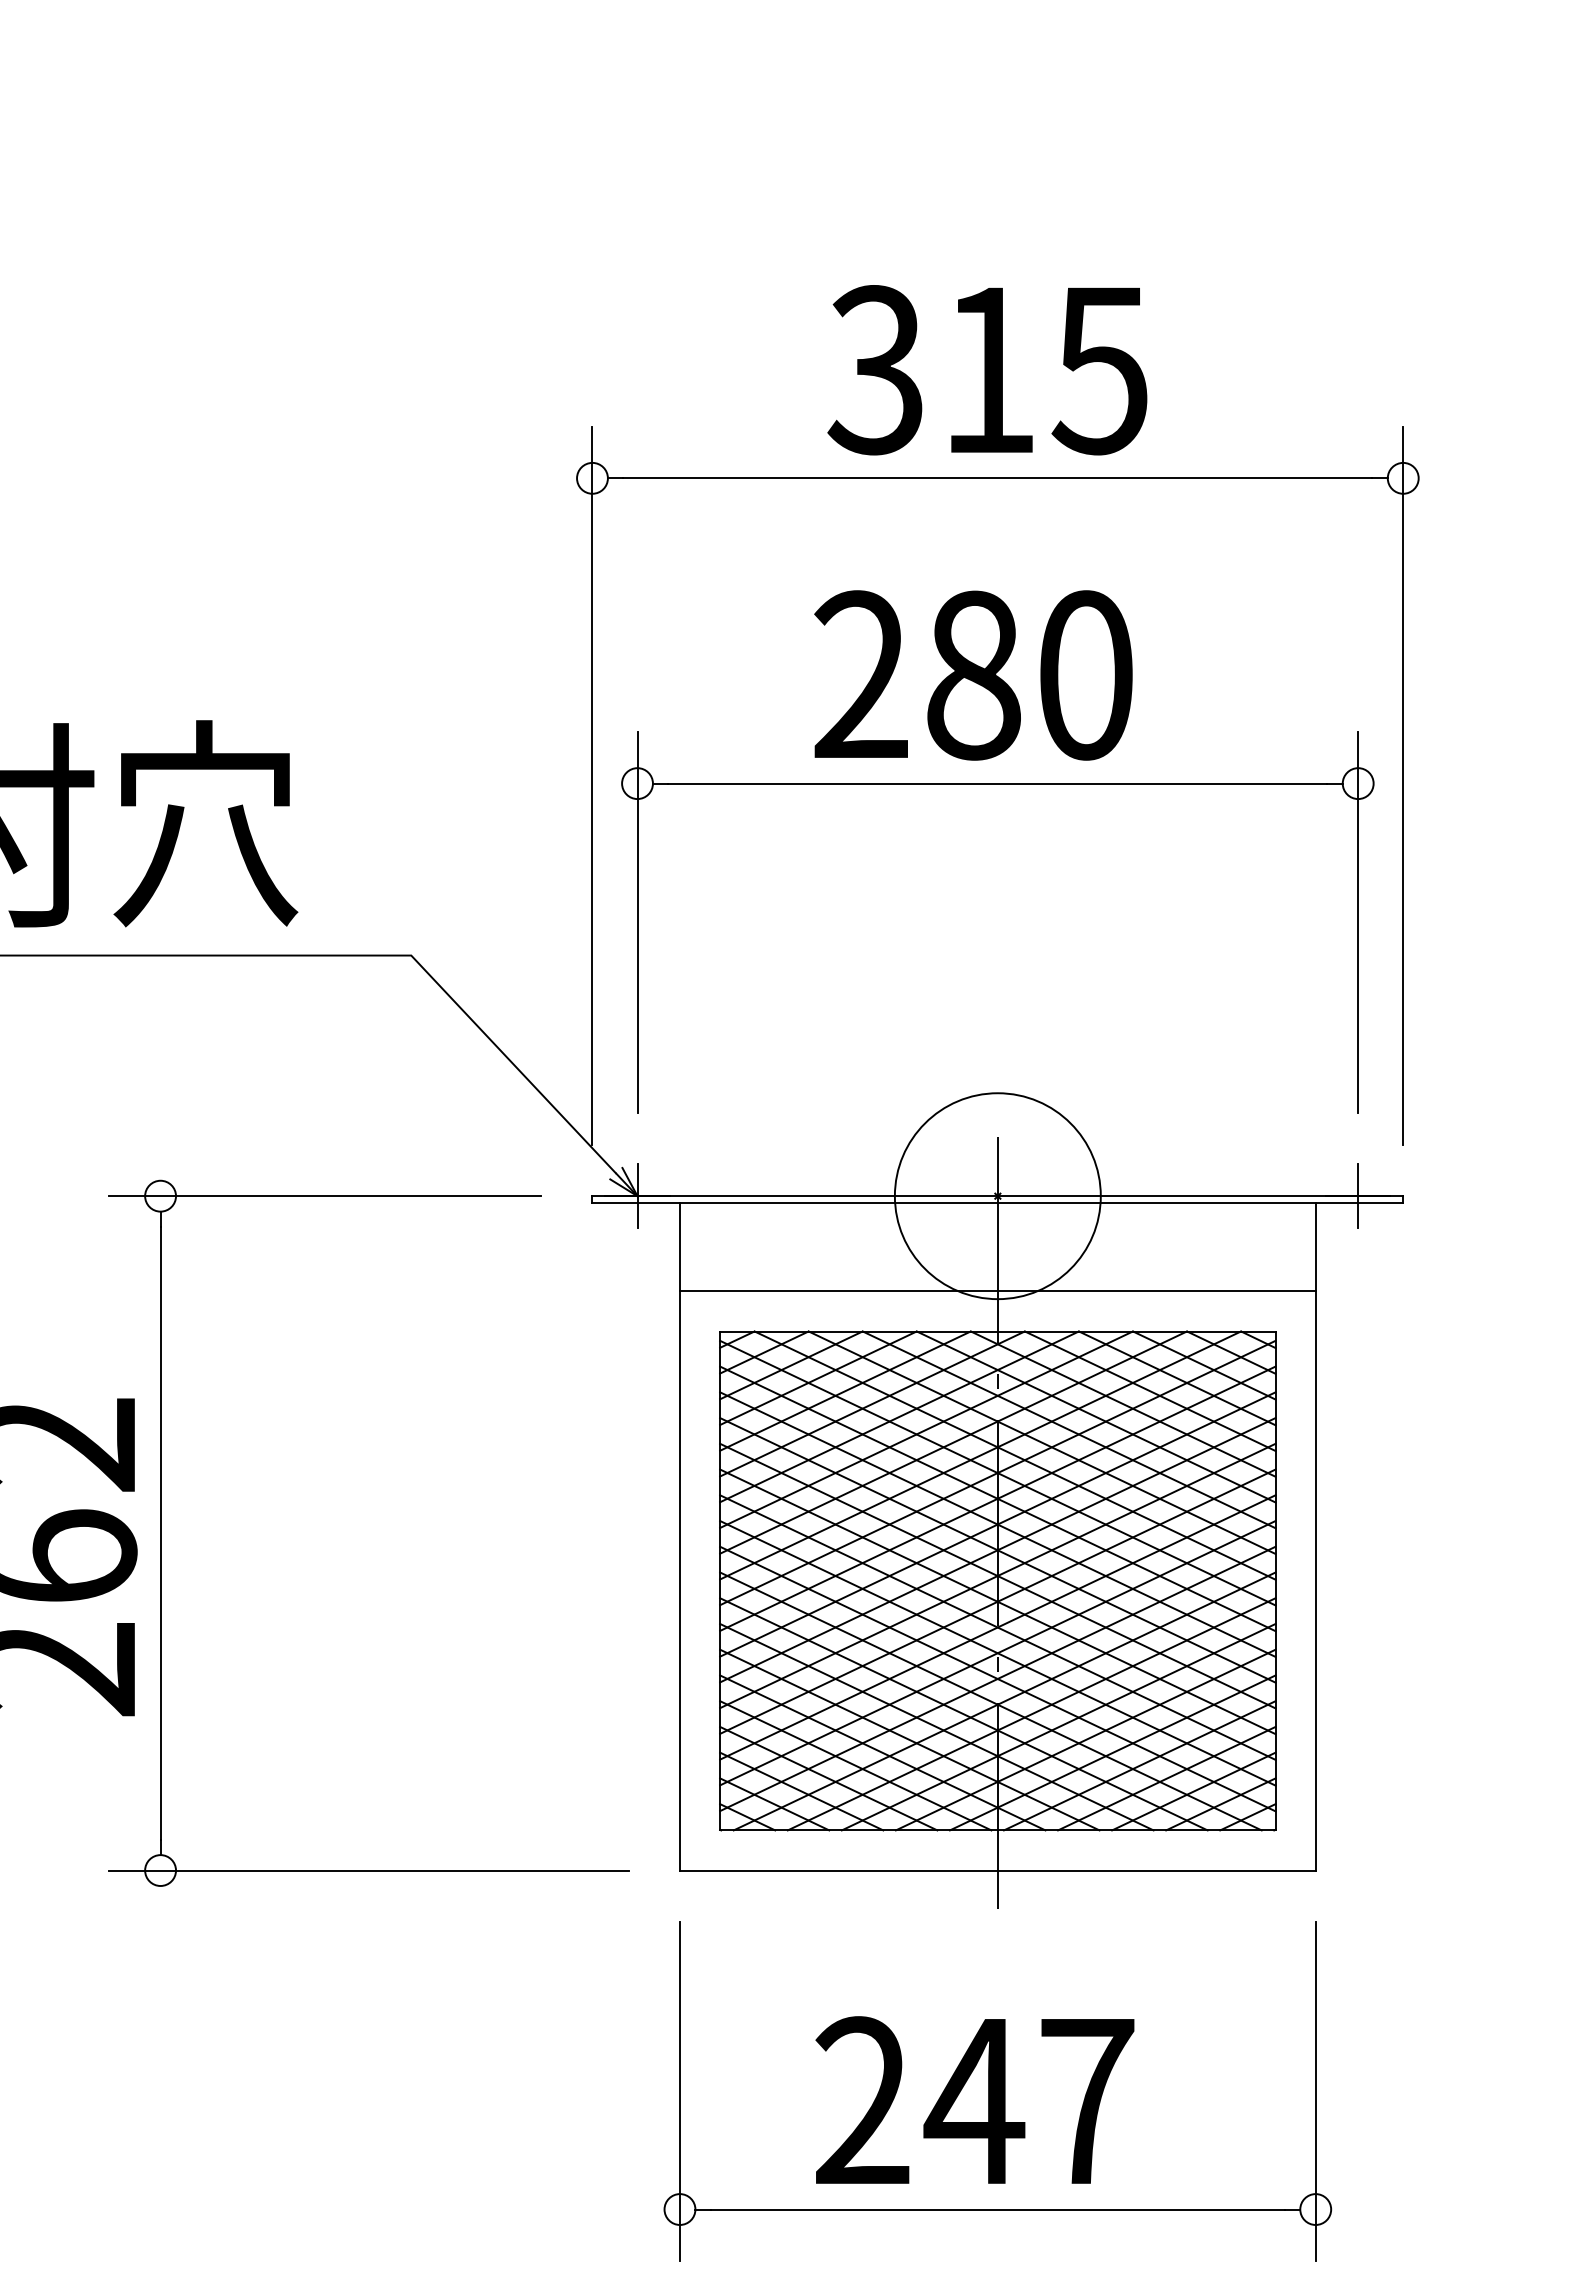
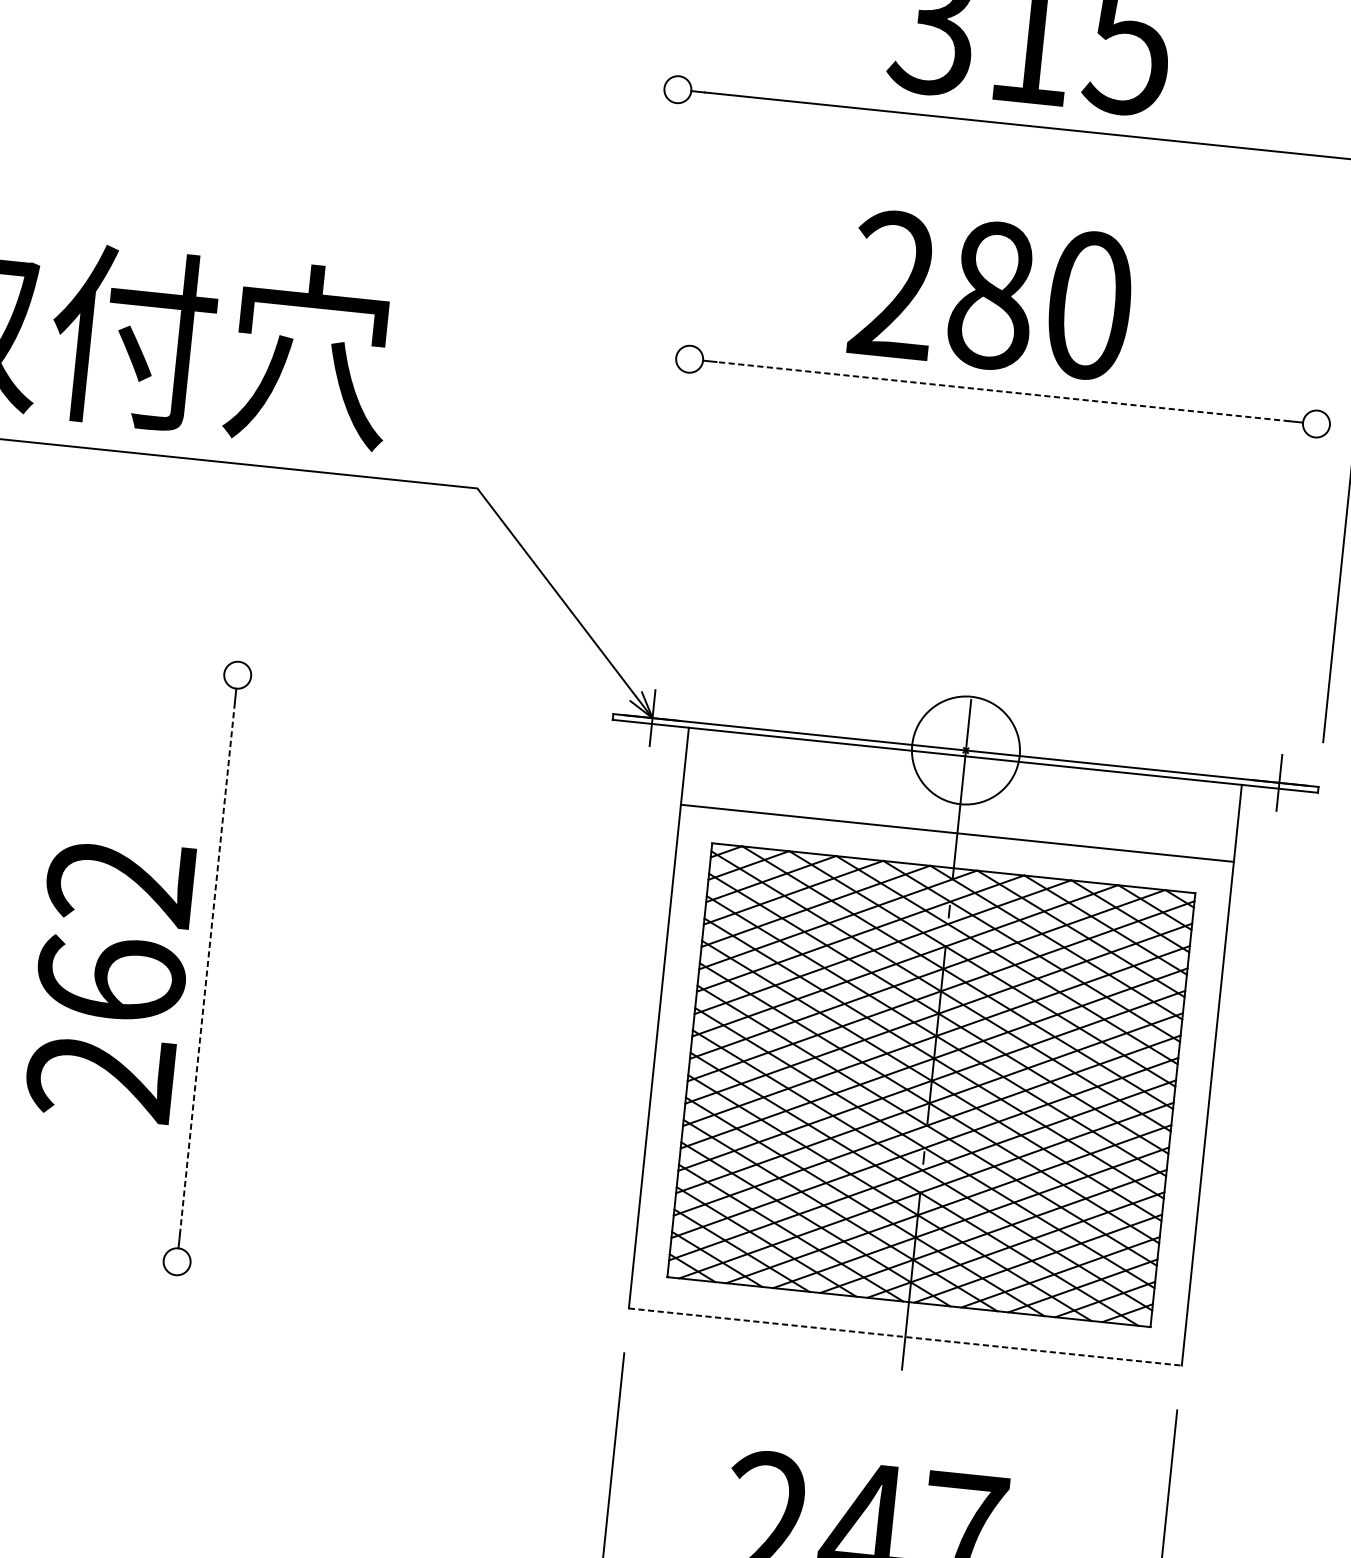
line: (997, 783) -> (1002, 391), solid -> dashed
line: (592, 785) -> (650, 356), removed
line: (637, 922) -> (677, 480), removed
line: (1358, 922) -> (1304, 544), removed
line: (325, 1196) -> (381, 690), removed
circle: (997, 1196) -> (965, 750), size x0.6
line: (160, 1532) -> (207, 967), solid -> dashed
line: (368, 1870) -> (357, 1280), removed
line: (997, 1870) -> (905, 1336), solid -> dashed

